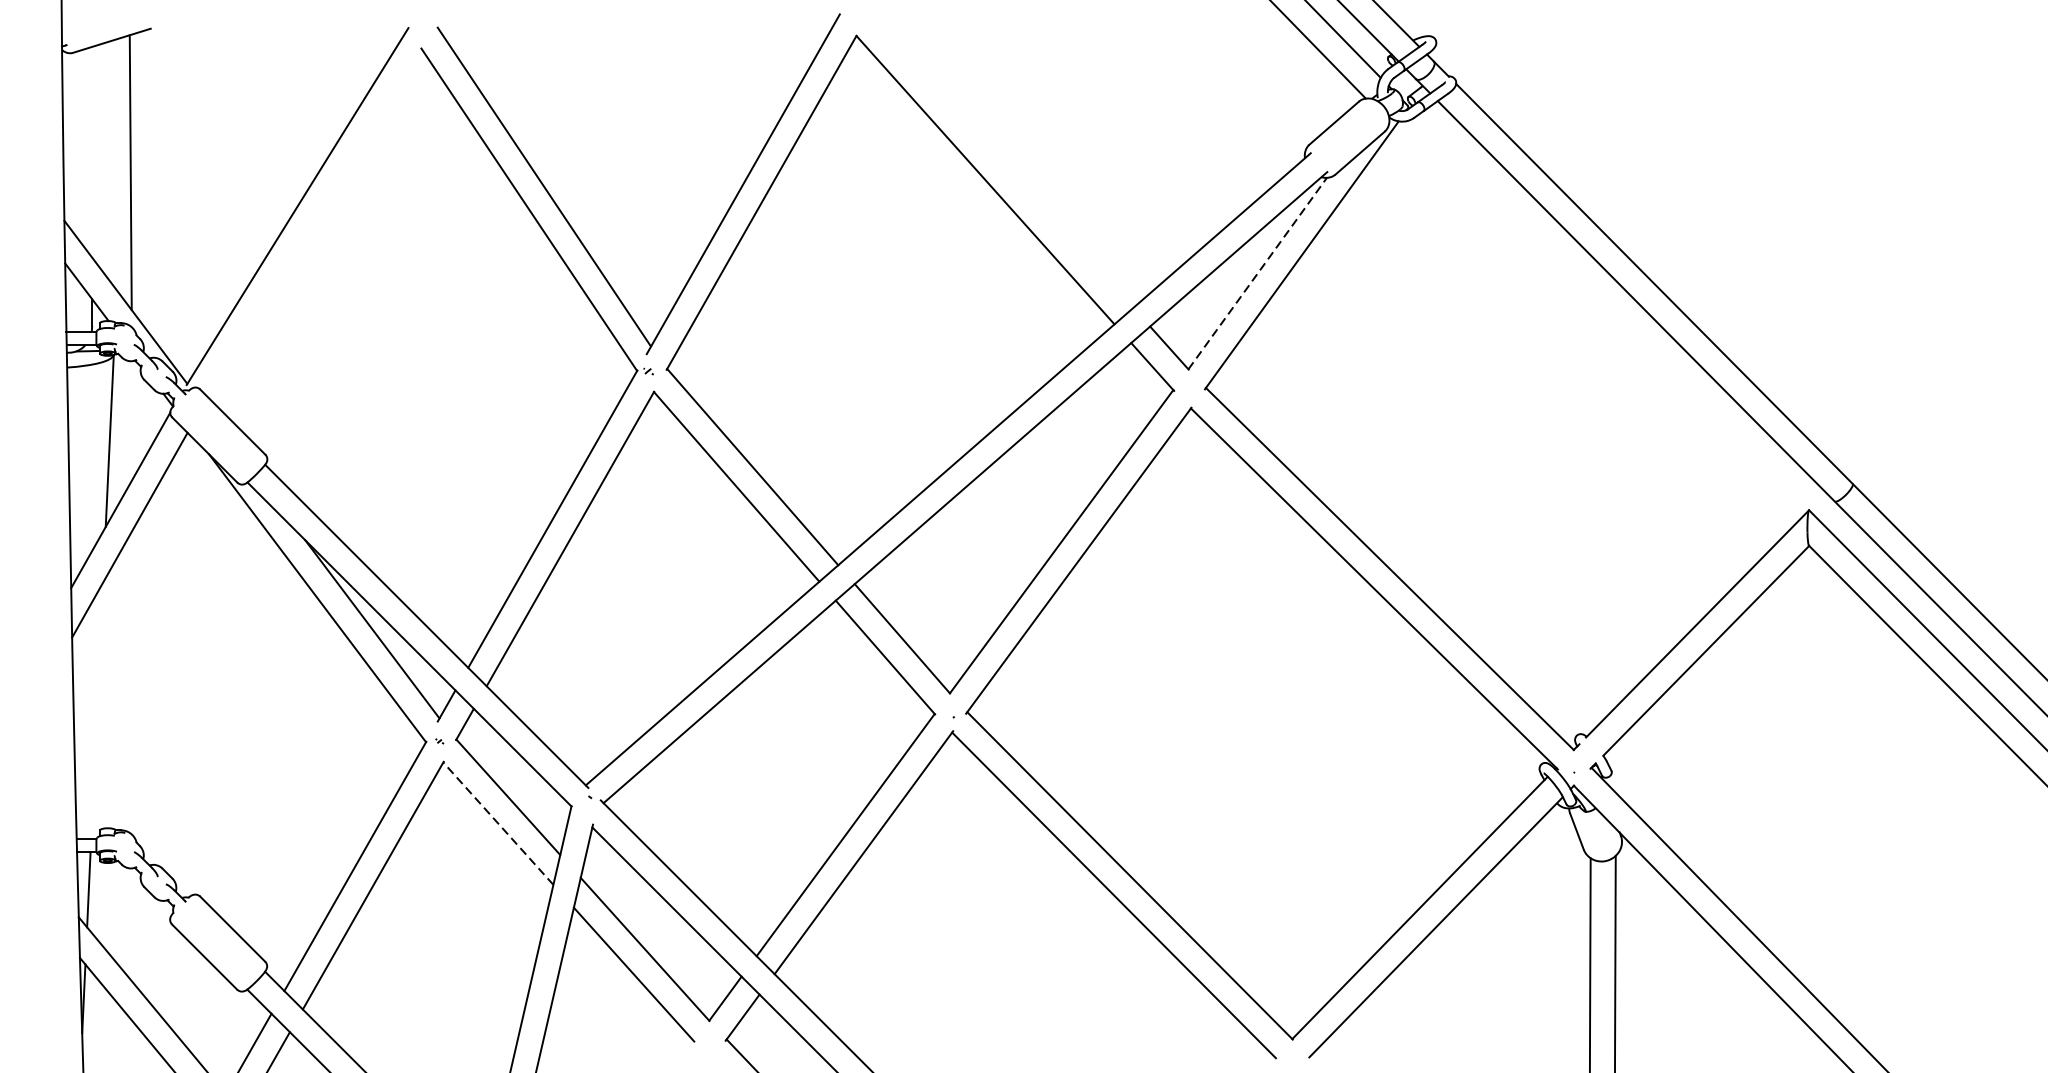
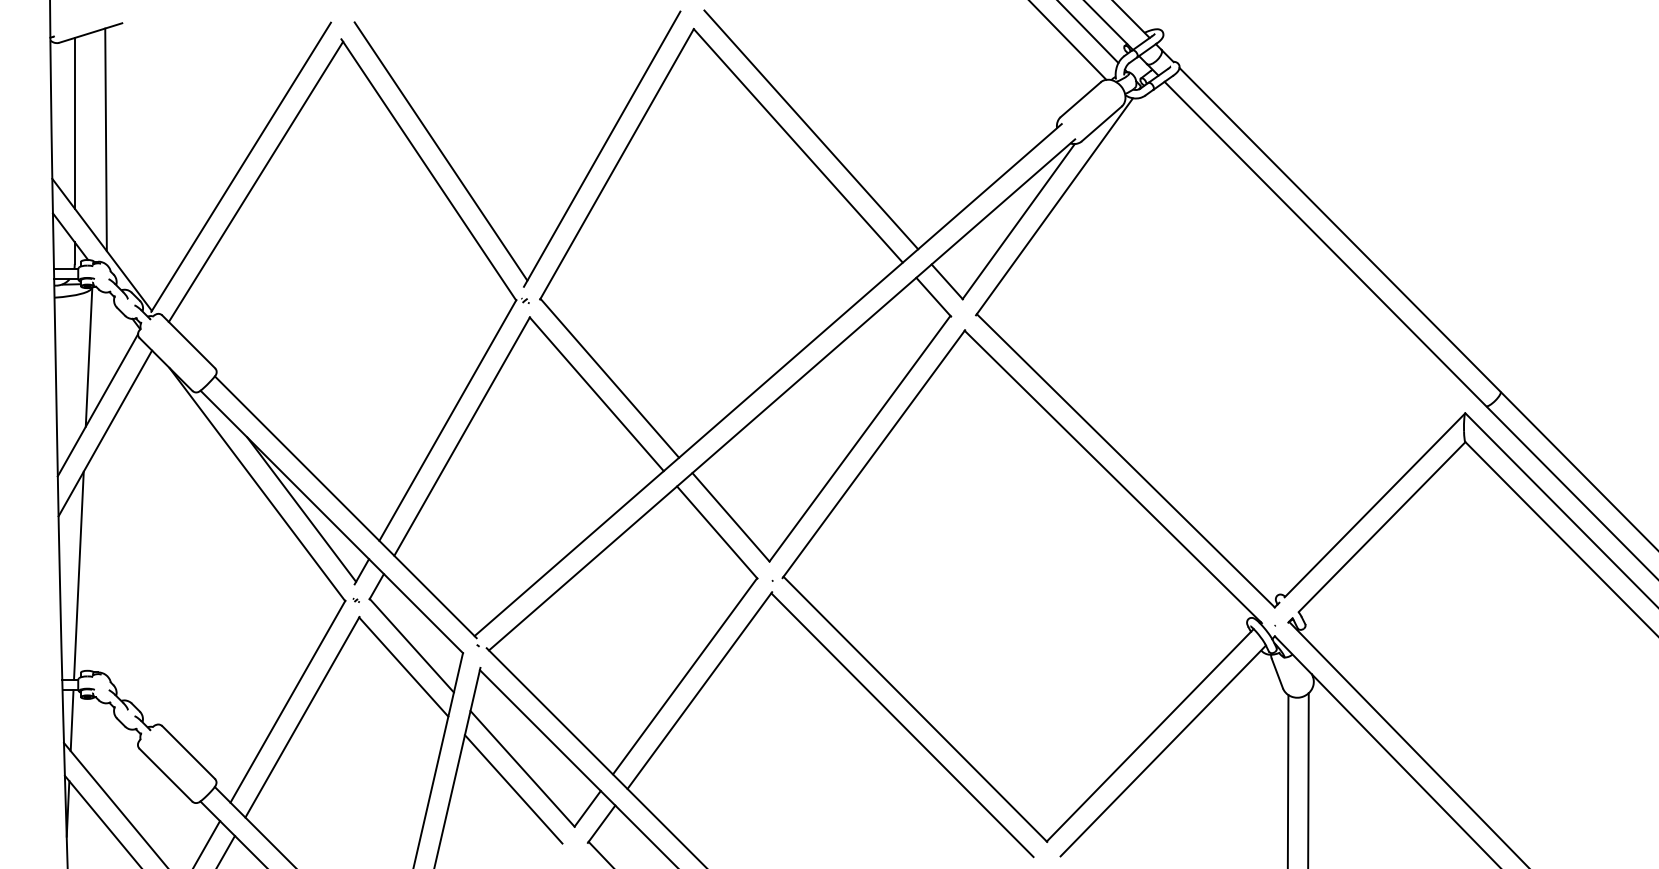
line: (91, 152) -> (74, 123), added
line: (1001, 159) -> (811, 129), added
line: (315, 224) -> (255, 181), added
line: (1257, 273) -> (1018, 221), dashed -> solid
line: (96, 710) -> (78, 575), added
line: (498, 824) -> (403, 667), dashed -> solid

